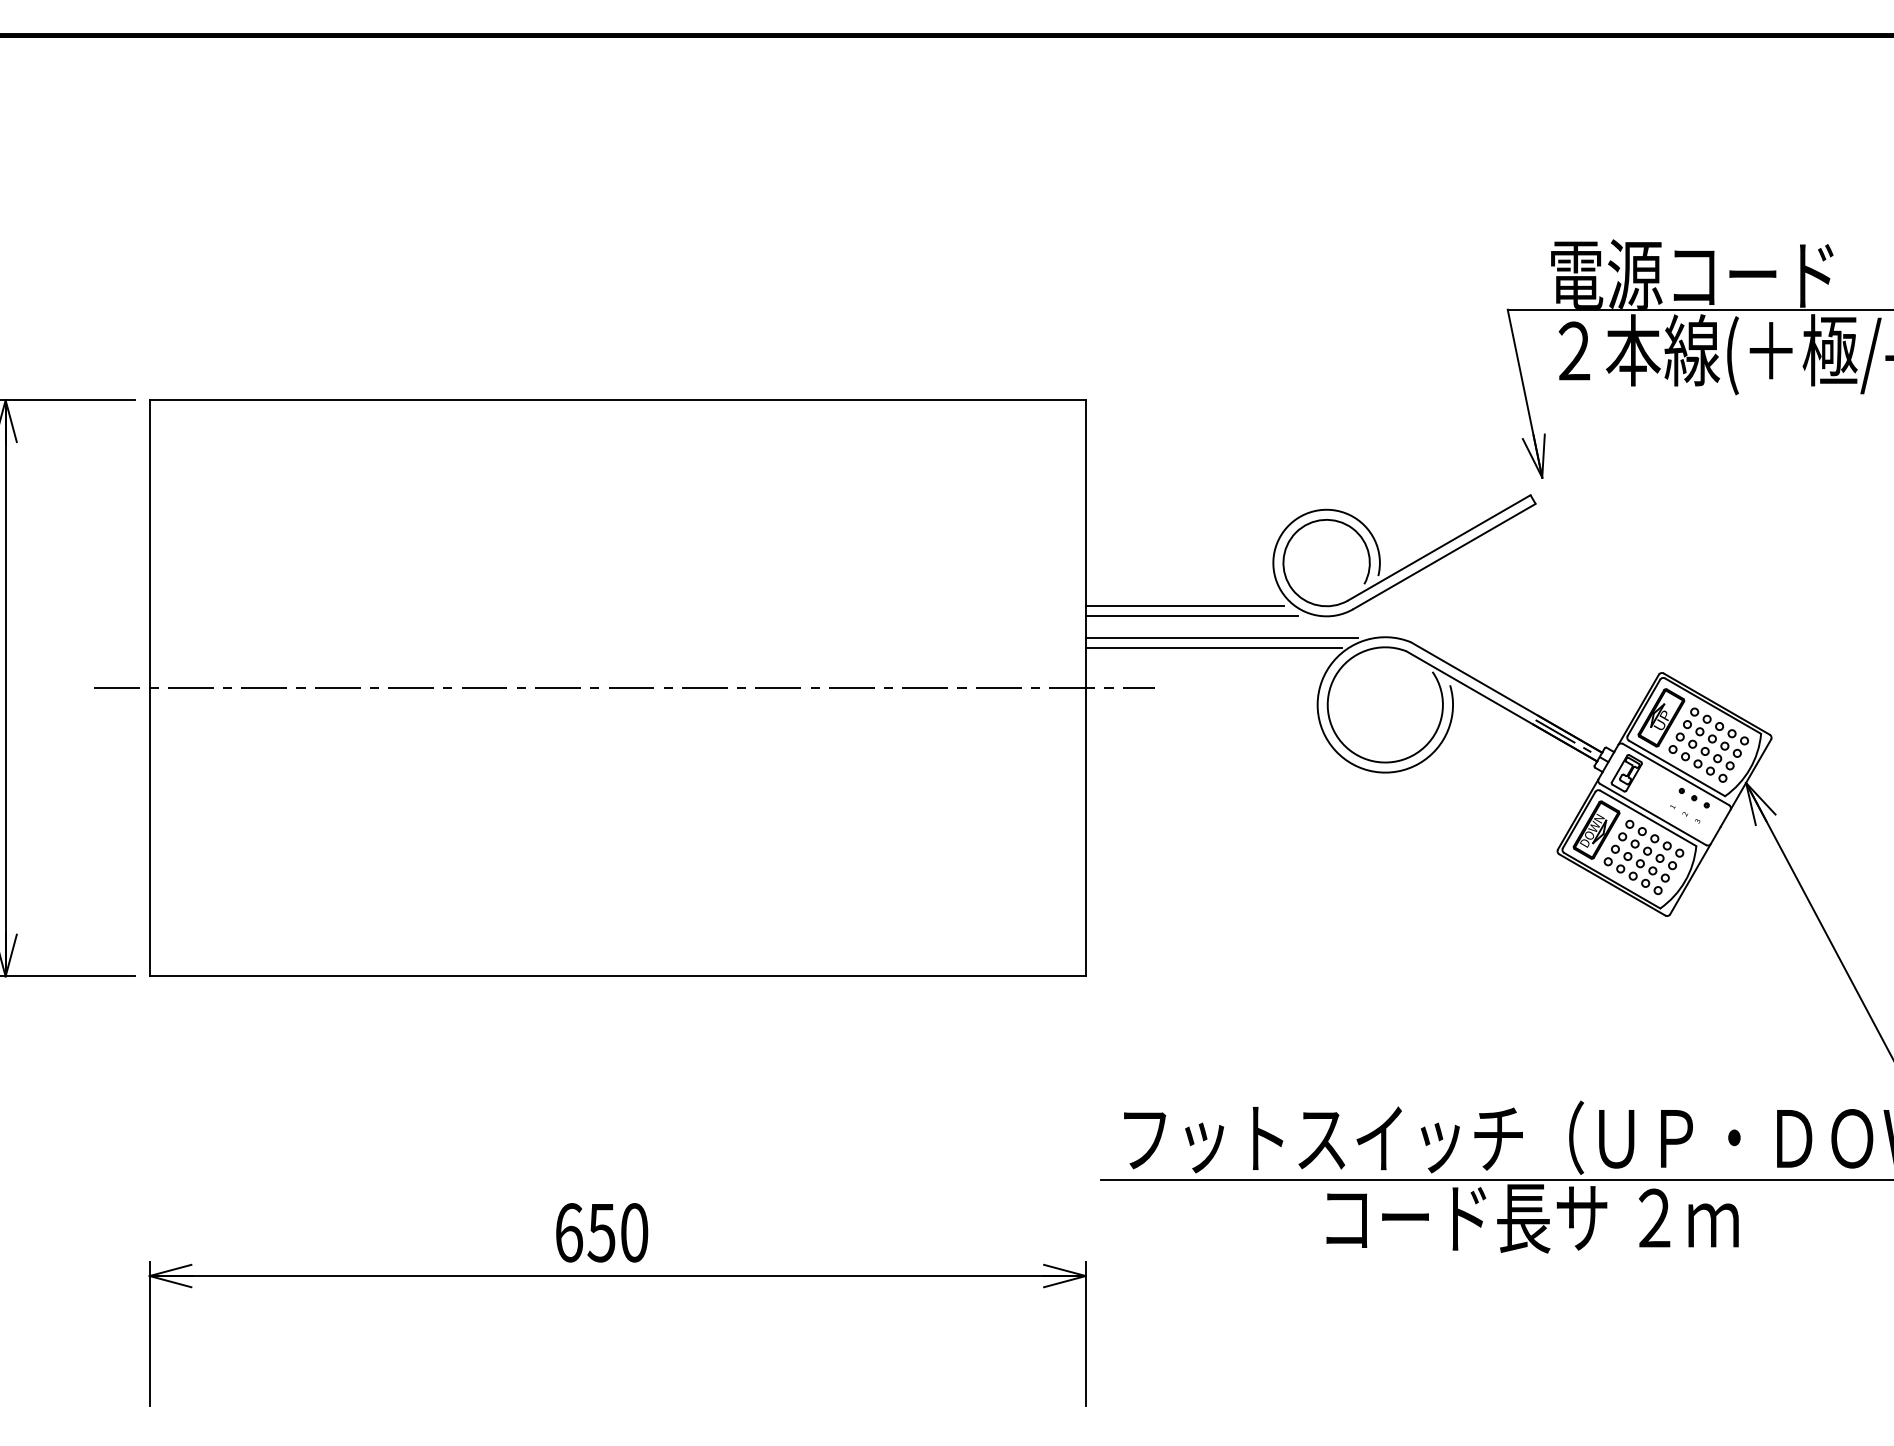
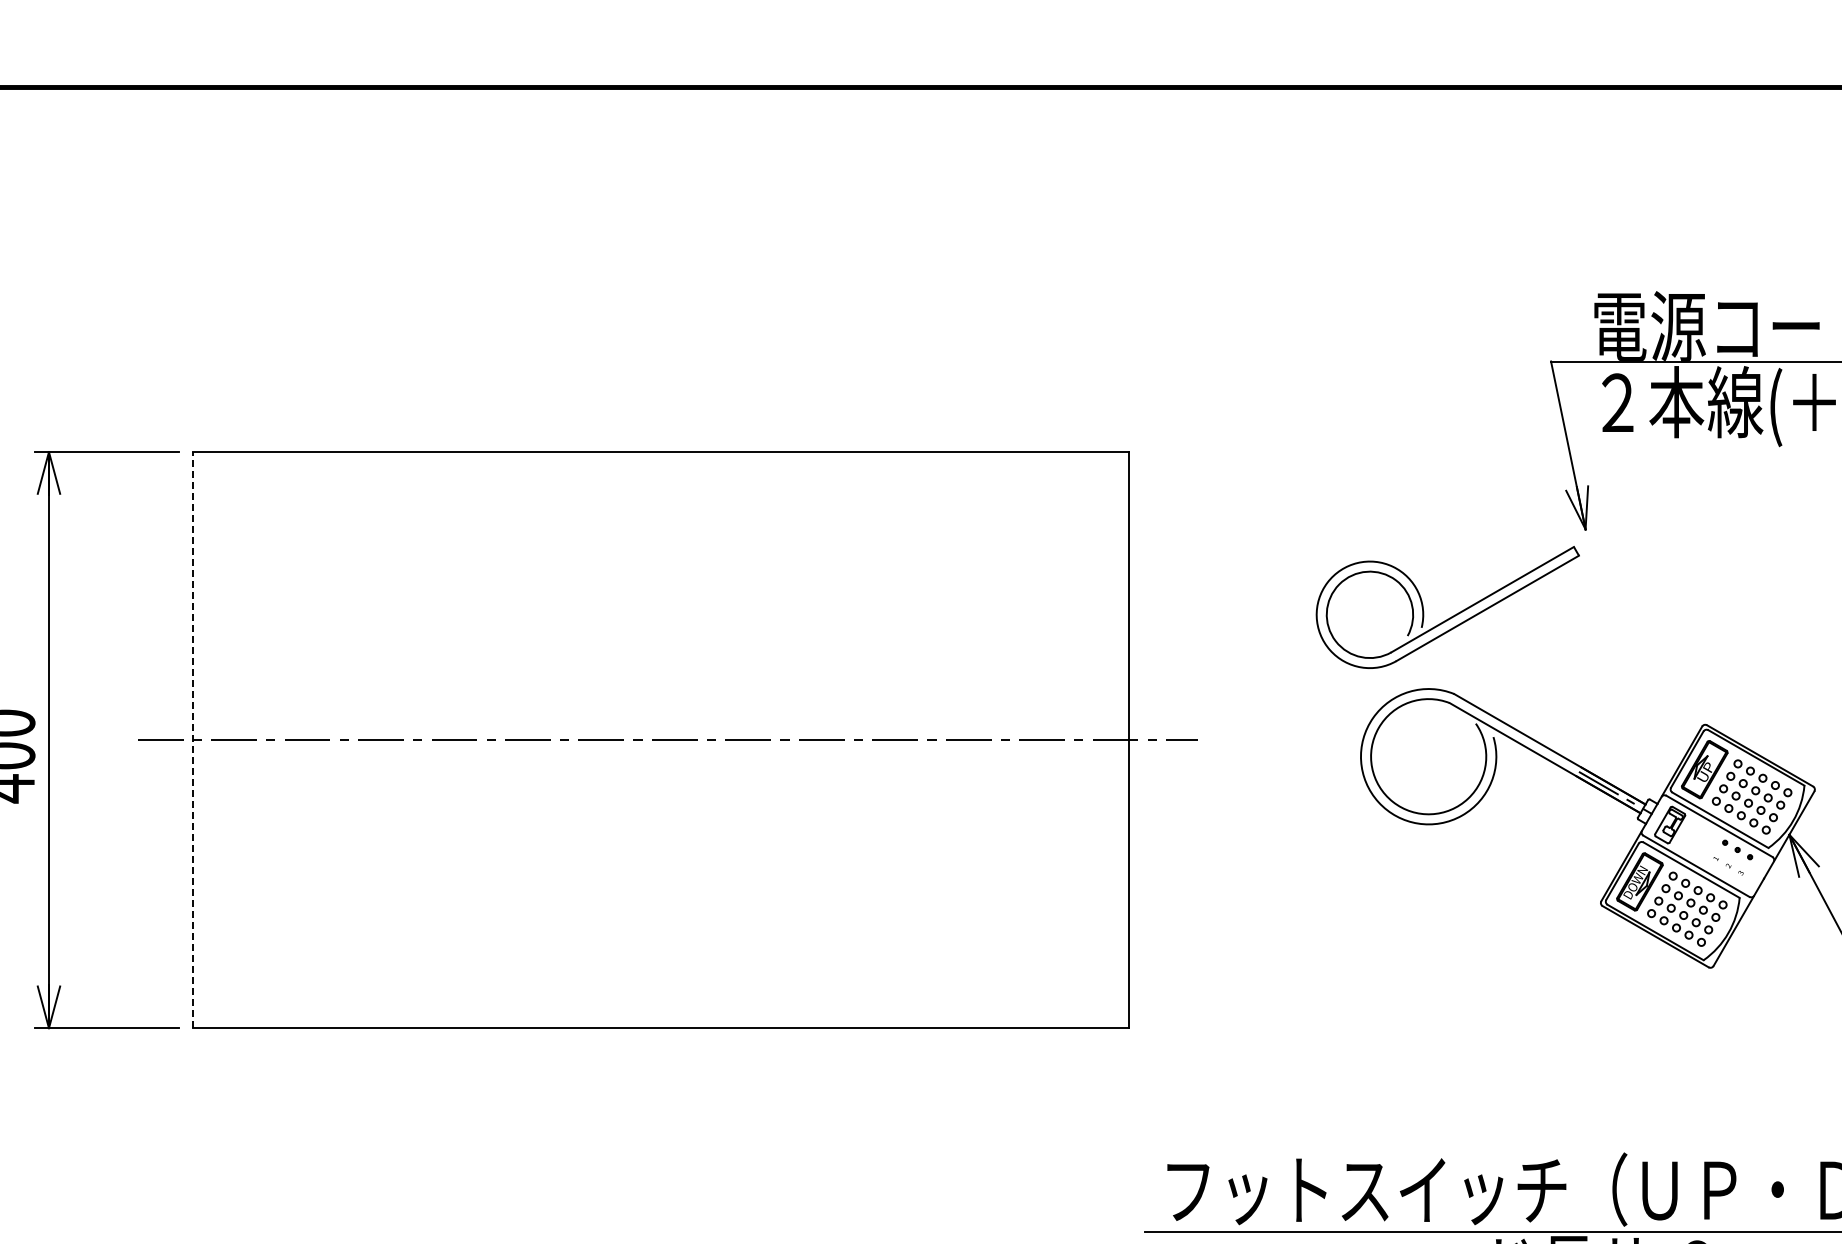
line: (1184, 606) -> (1227, 658), removed
line: (1191, 616) -> (1234, 668), removed
line: (1221, 637) -> (1264, 689), removed
line: (1213, 648) -> (1256, 700), removed
line: (149, 687) -> (192, 739), solid -> dashed

